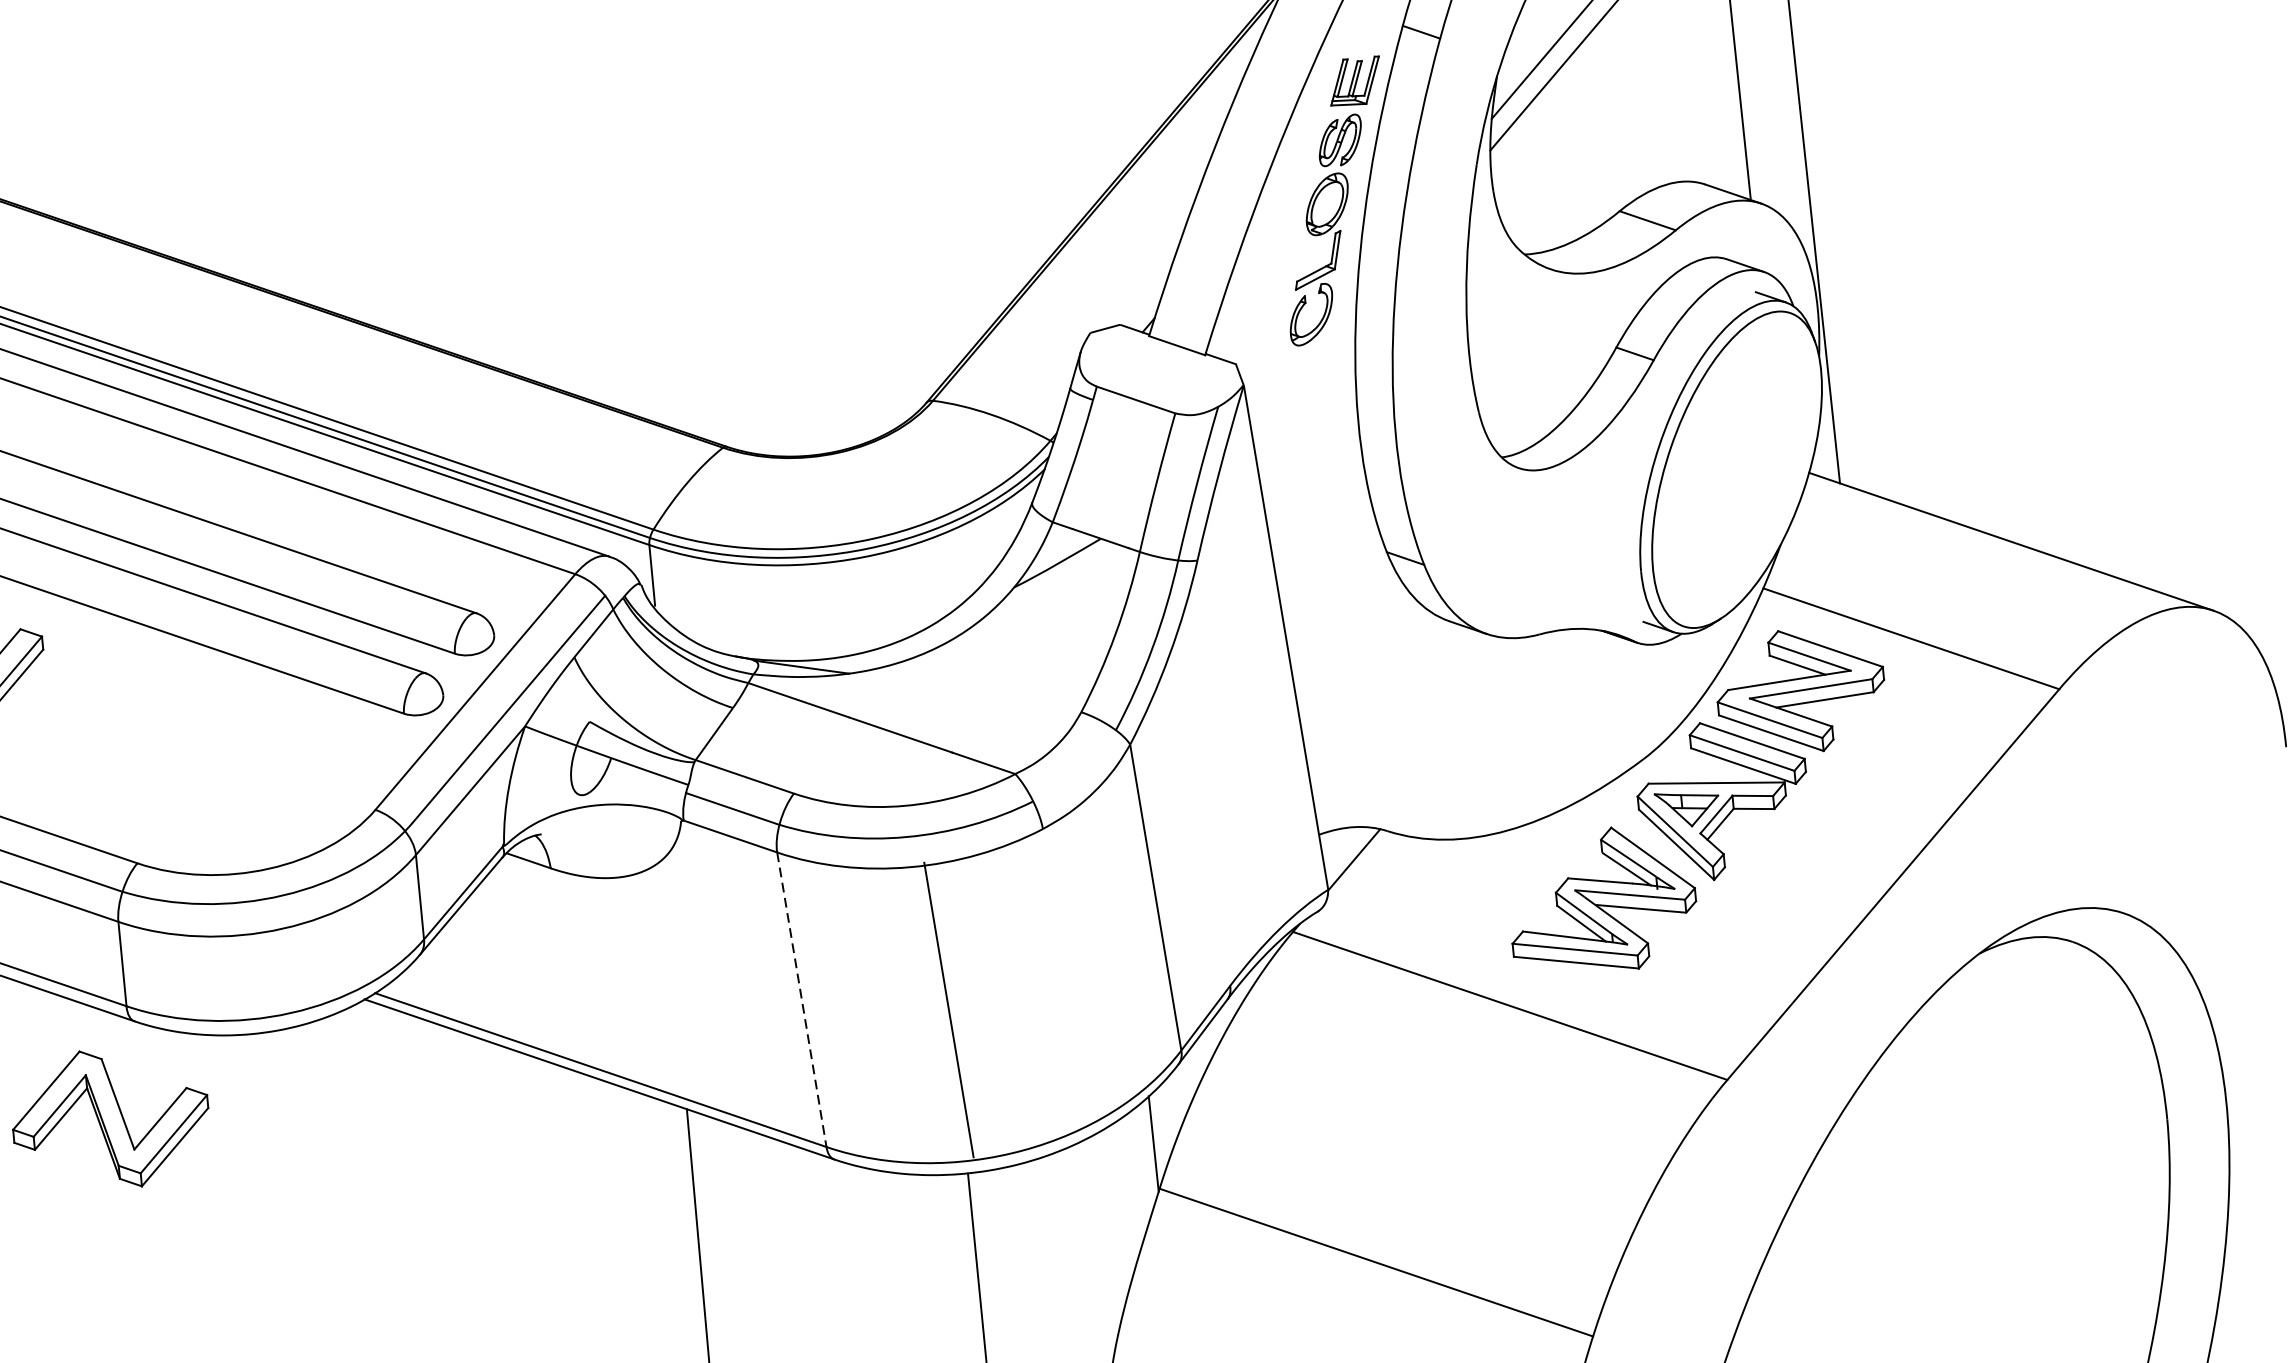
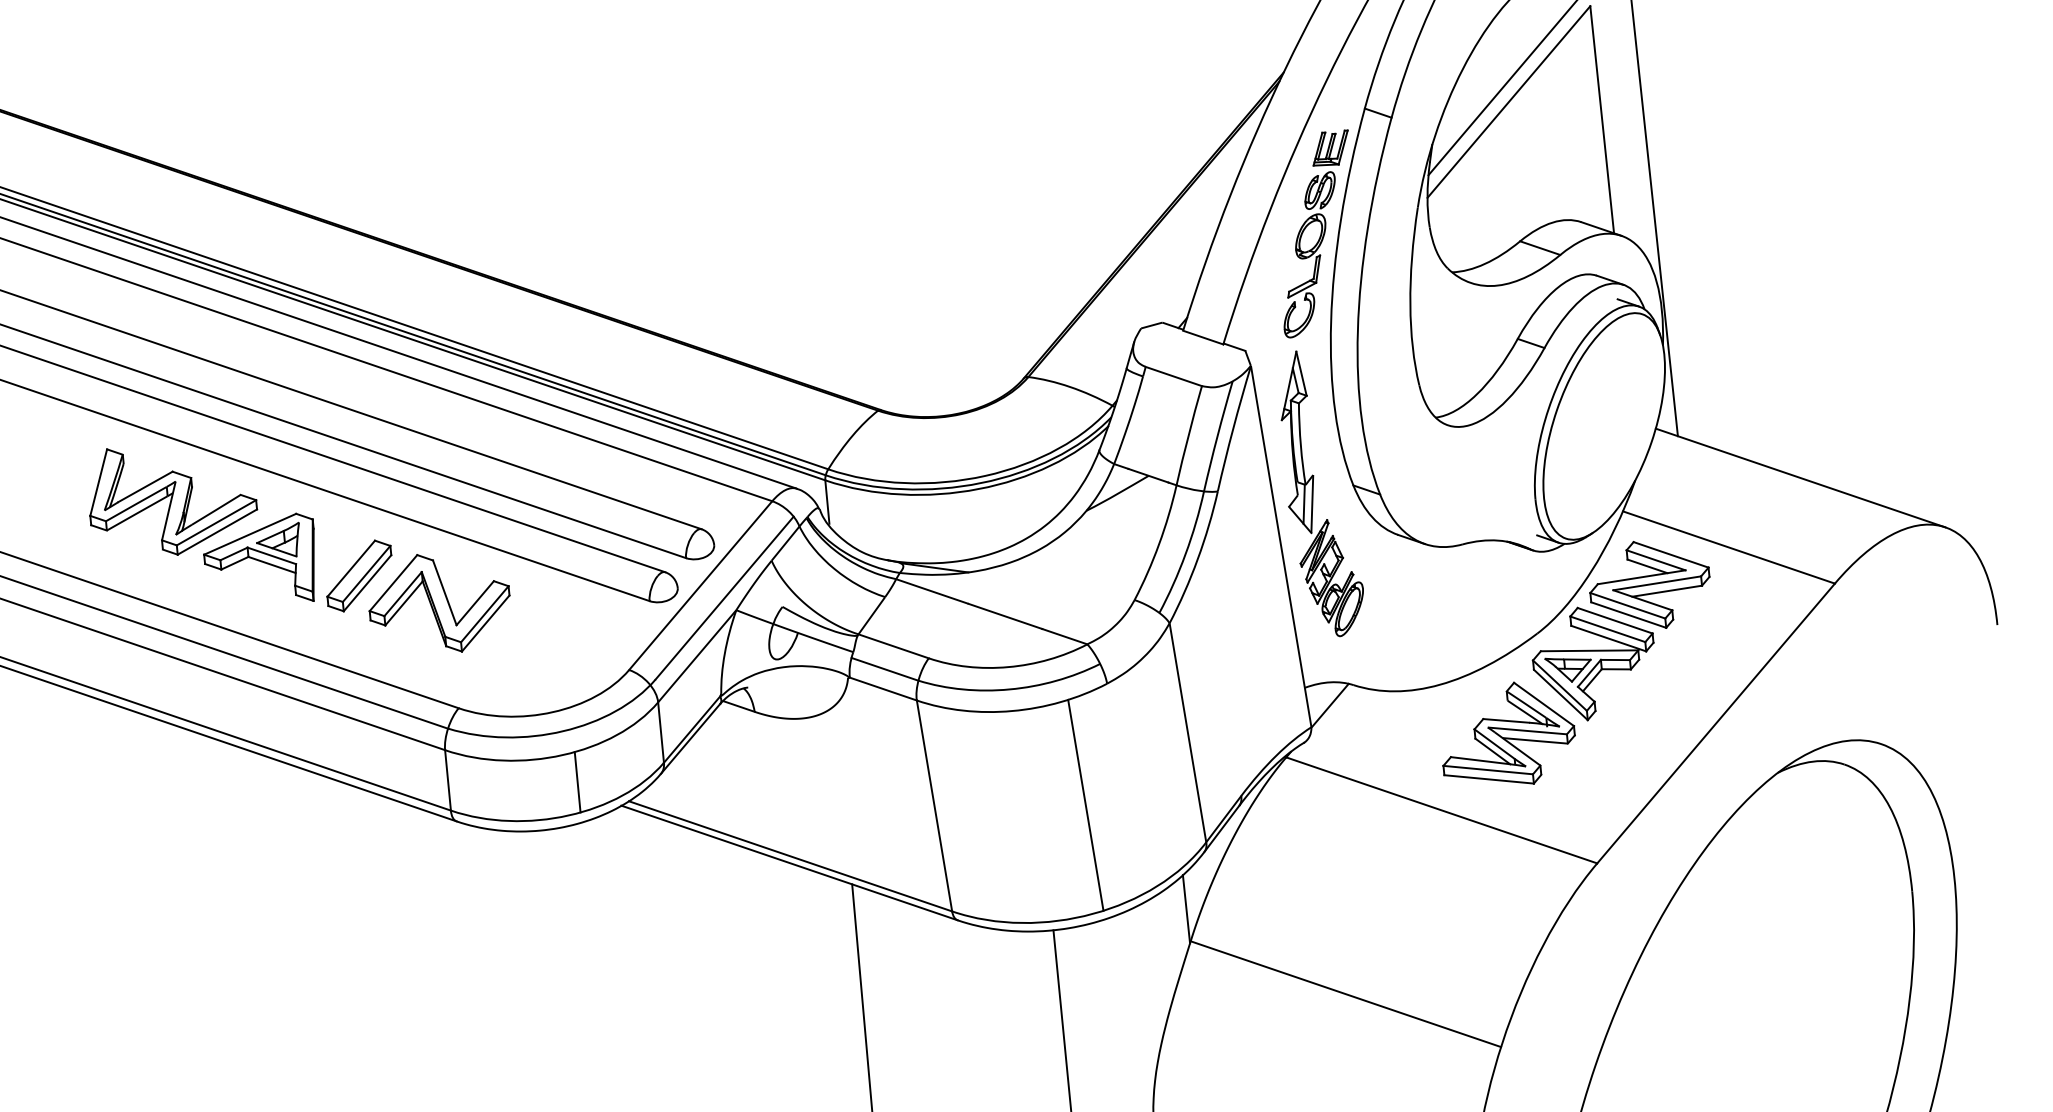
part: (1331, 563) -> (1313, 493), added
line: (303, 966) -> (577, 782), added
line: (801, 999) -> (934, 805), dashed -> solid
line: (948, 1008) -> (1085, 804), moved
part: (110, 1119) -> (439, 603), moved

